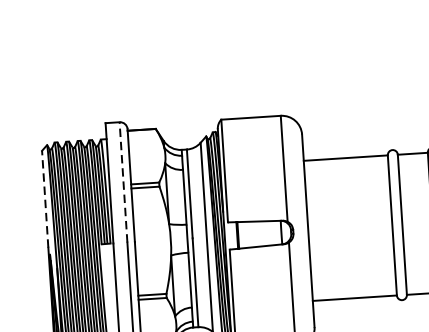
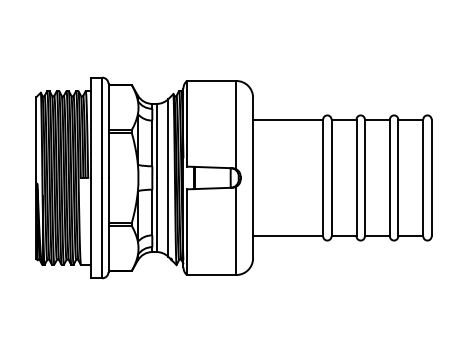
line: (123, 181) -> (102, 127), dashed -> solid
line: (45, 199) -> (36, 137), dashed -> solid

